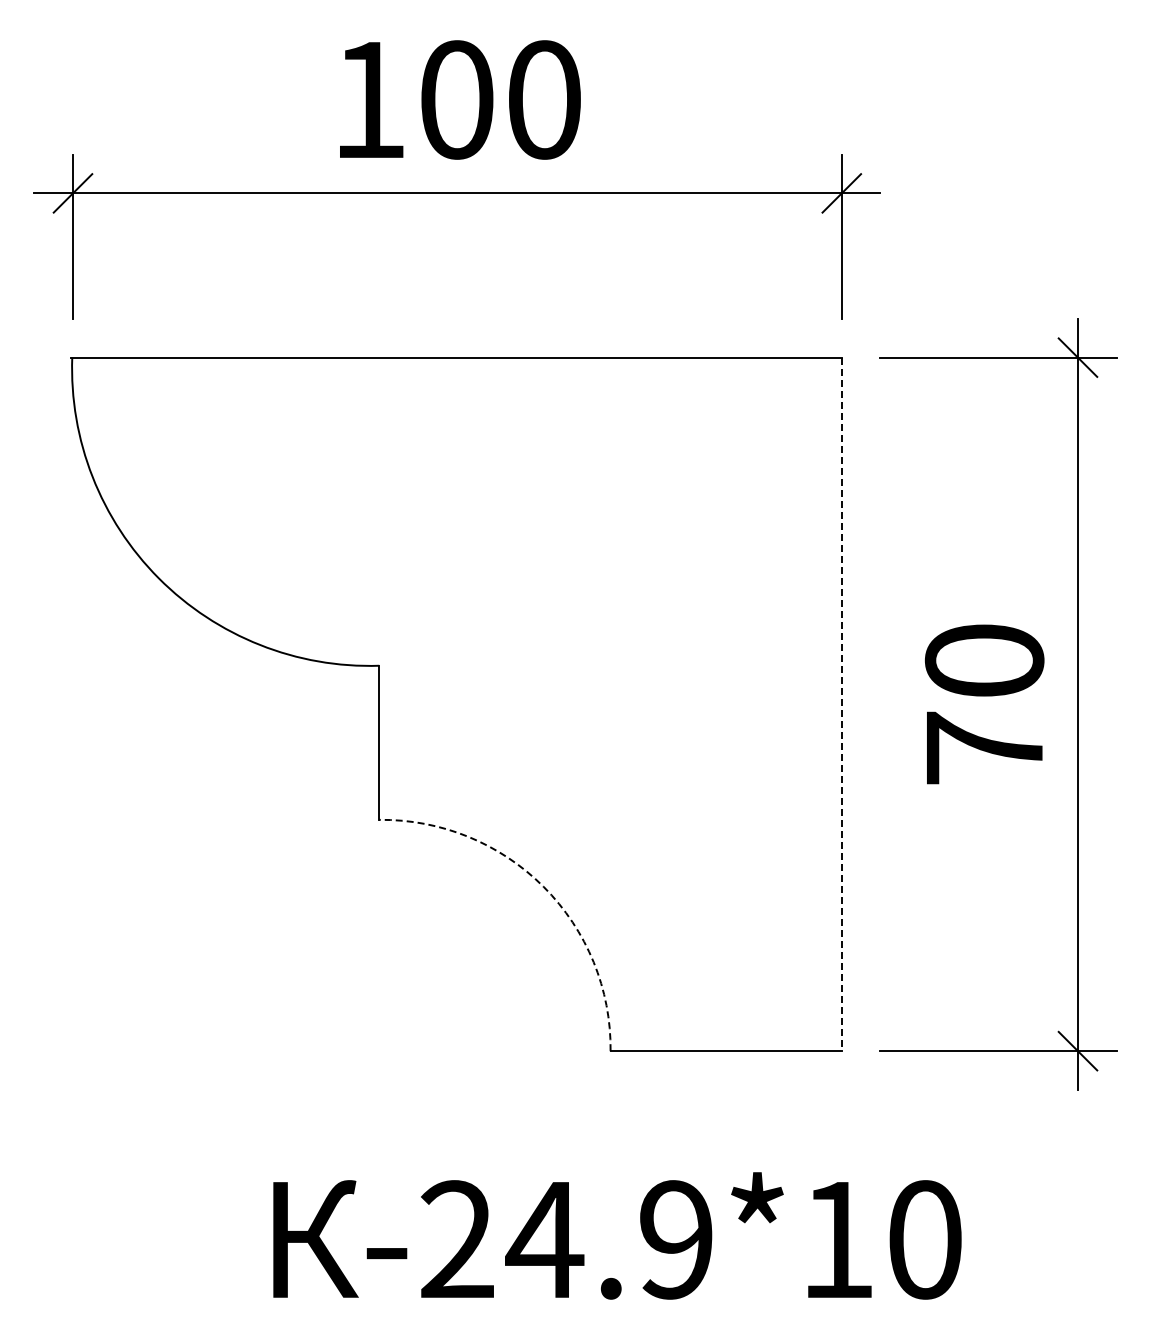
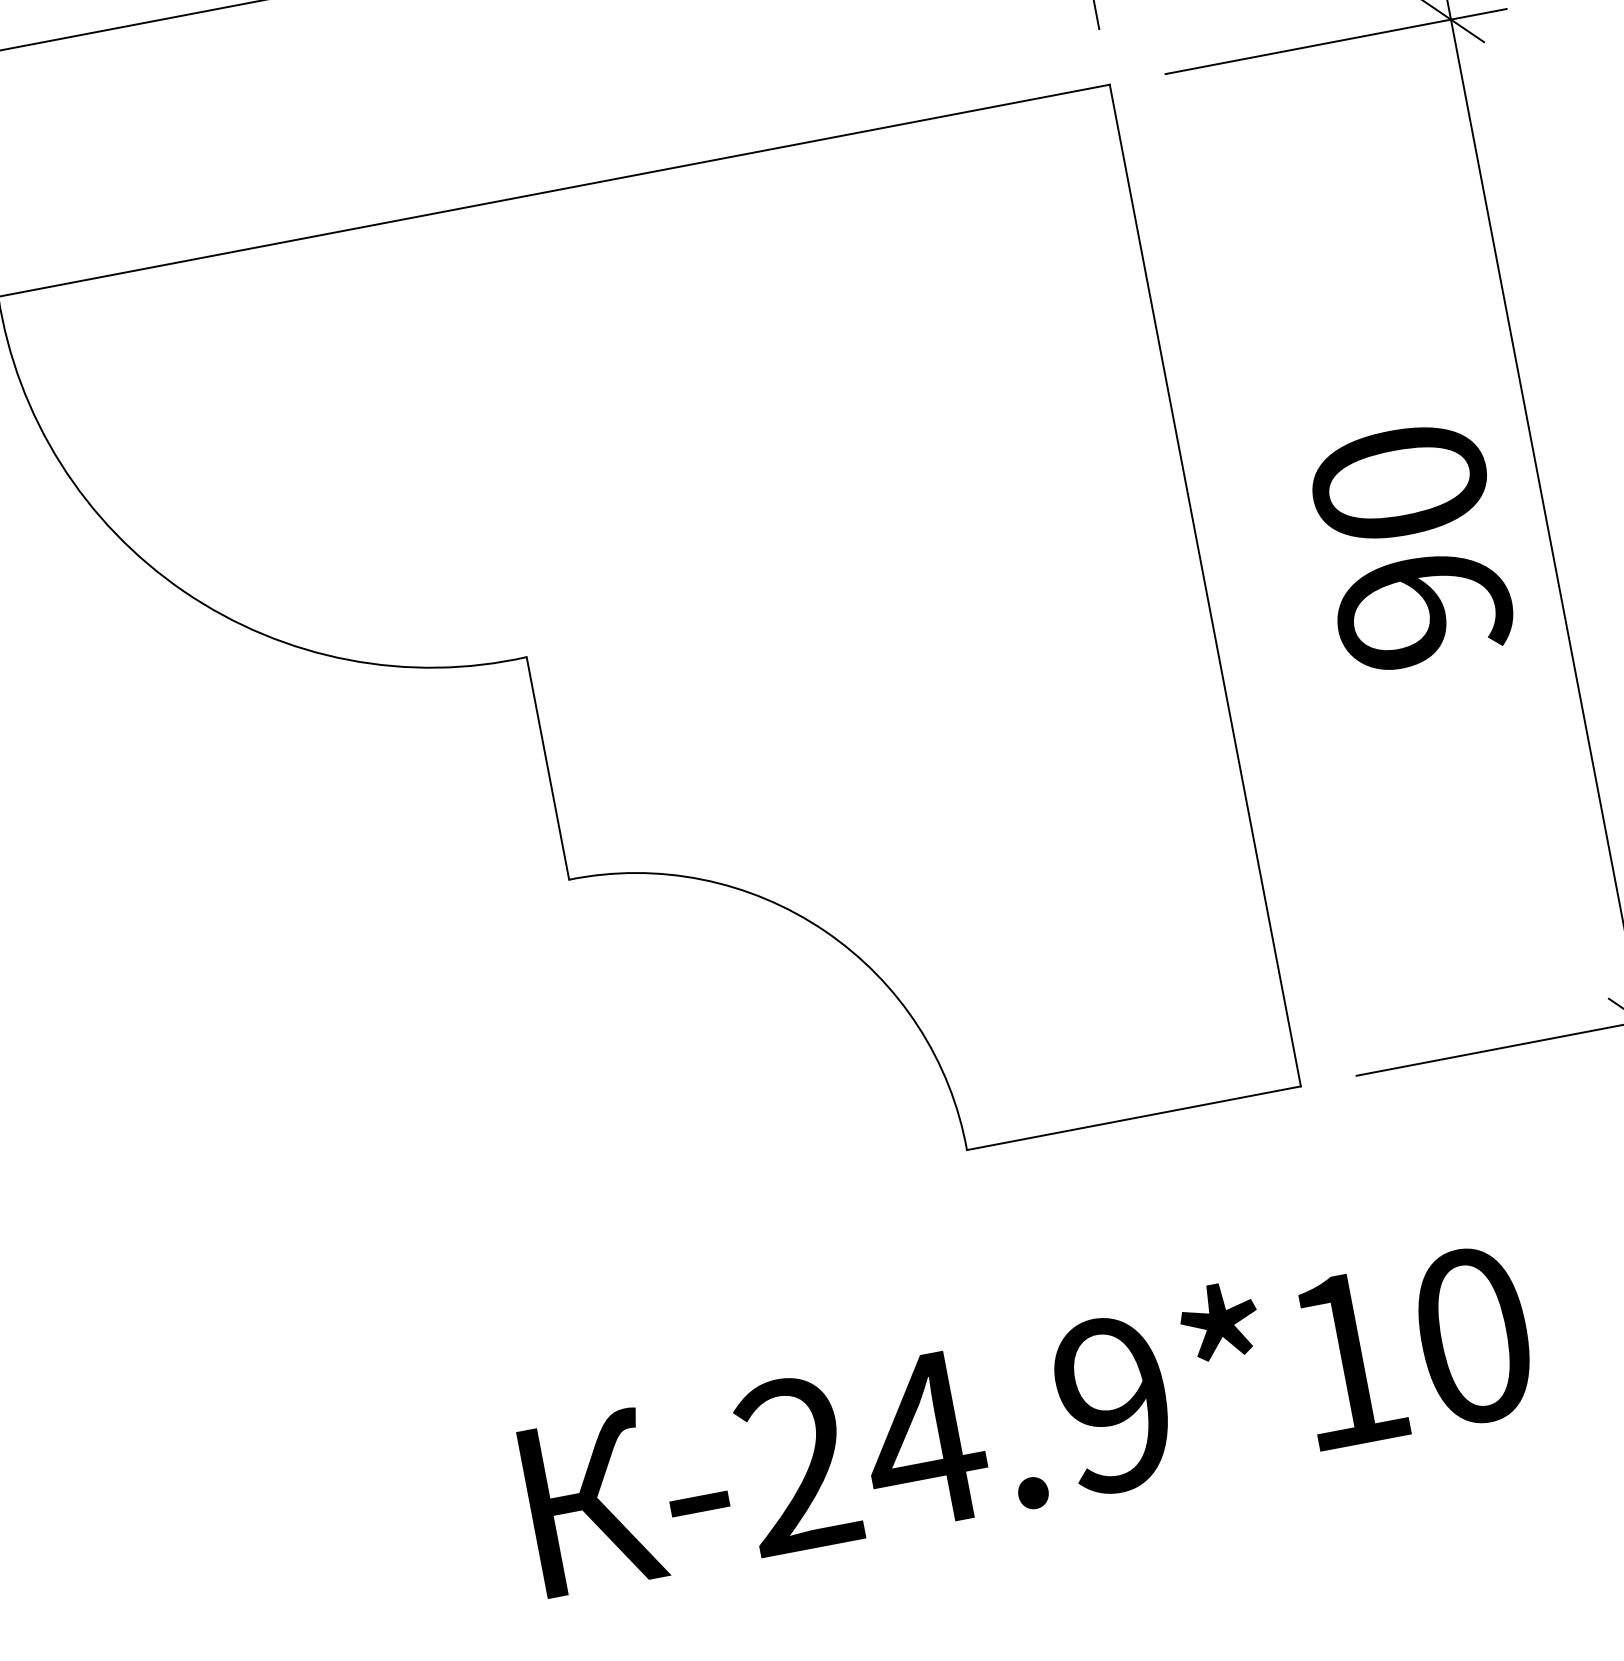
line: (841, 704) -> (1204, 585), dashed -> solid
text: (984, 747) -> (1423, 608), 70 -> 90
arc: (543, 886) -> (824, 930), dashed -> solid

